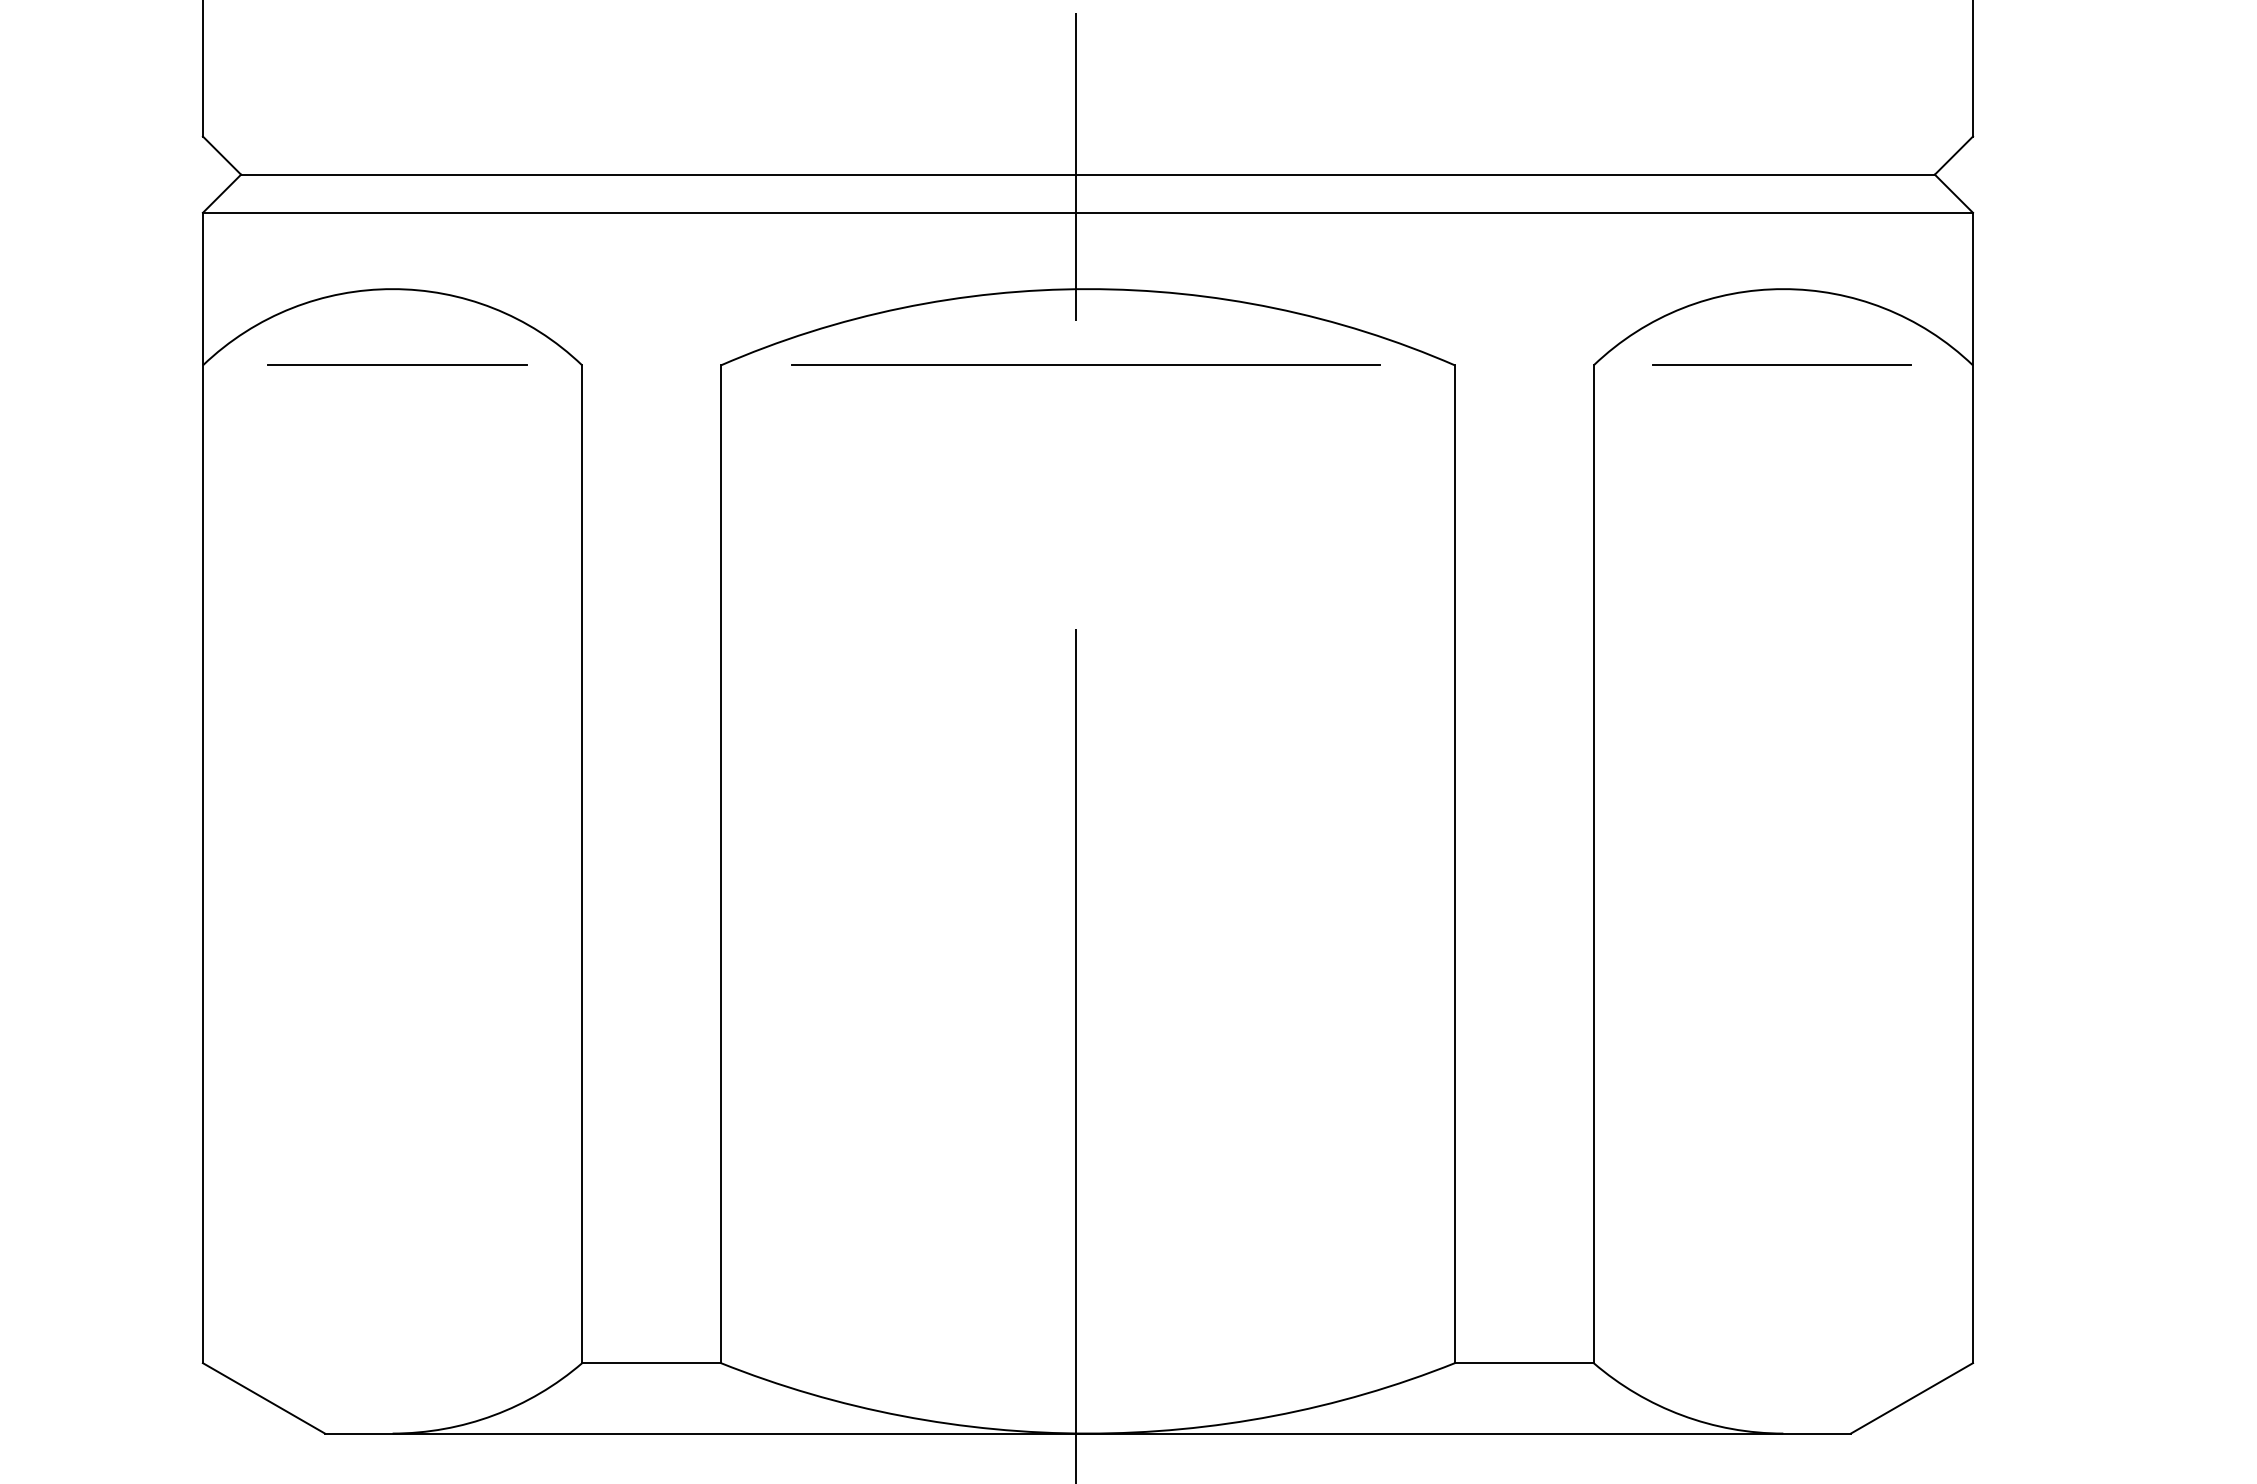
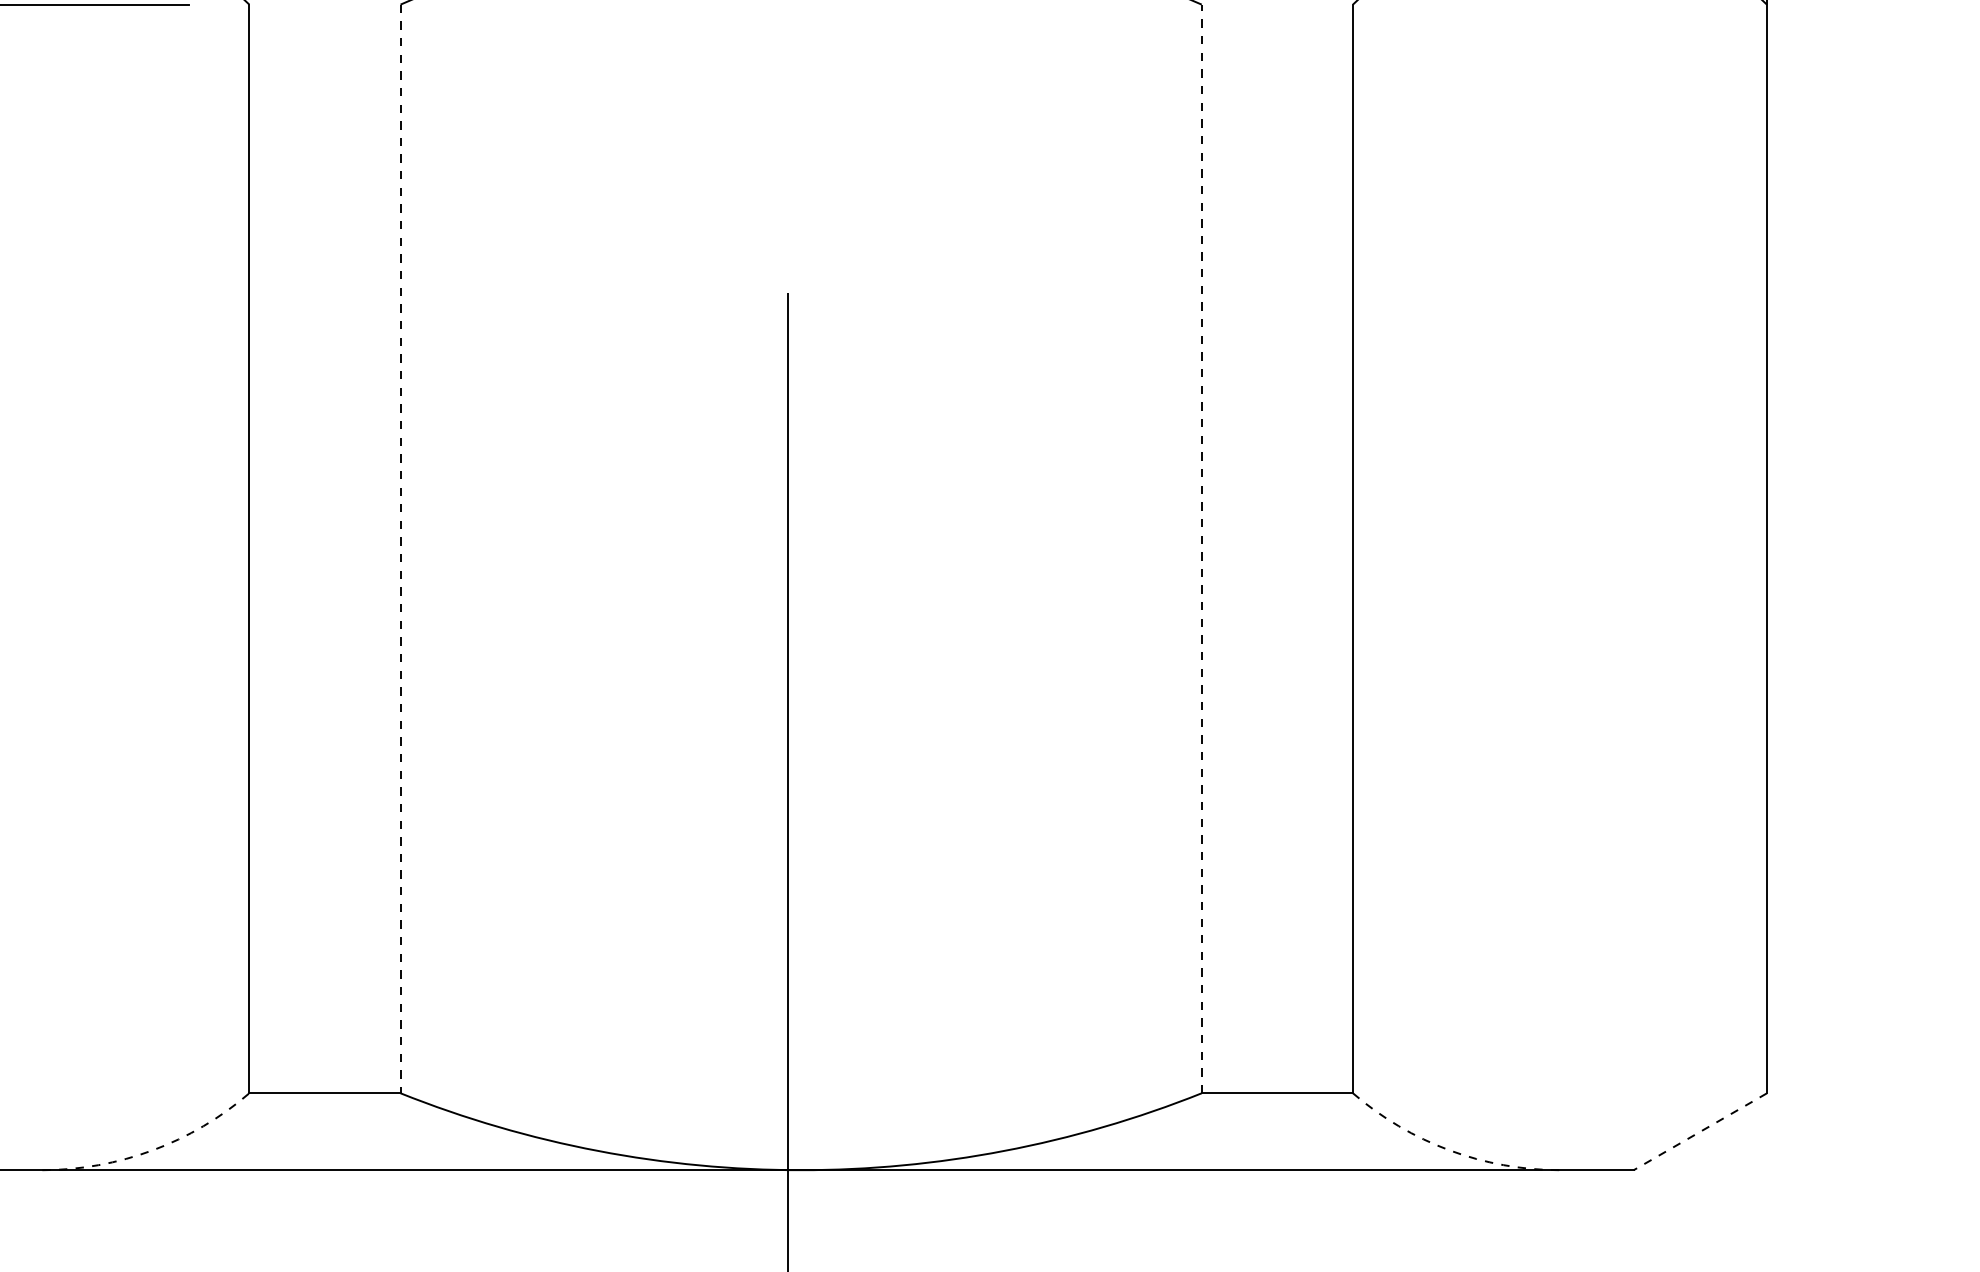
line: (1086, 365) -> (799, 4), removed
line: (1781, 365) -> (1557, 4), removed
line: (720, 864) -> (400, 549), solid -> dashed
line: (1455, 864) -> (1202, 549), solid -> dashed
line: (1911, 1398) -> (1699, 1131), solid -> dashed
arc: (493, 1415) -> (152, 1150), solid -> dashed
arc: (1682, 1415) -> (1449, 1150), solid -> dashed

